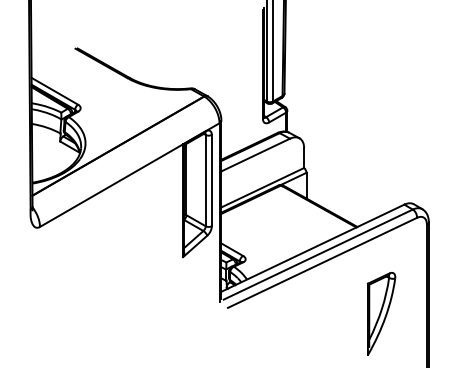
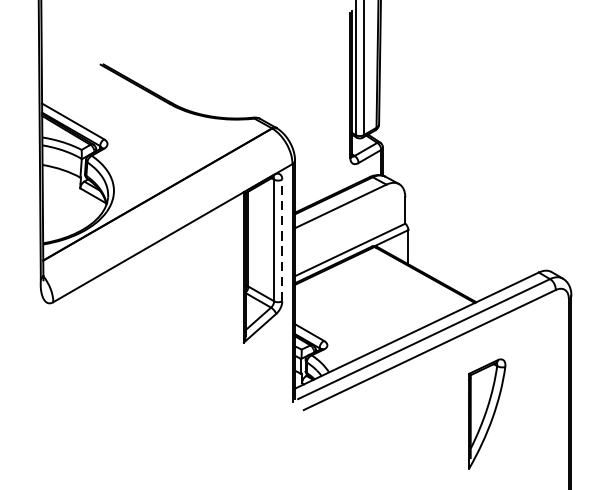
line: (211, 180) -> (281, 240), solid -> dashed
part: (381, 313) -> (487, 413), moved

